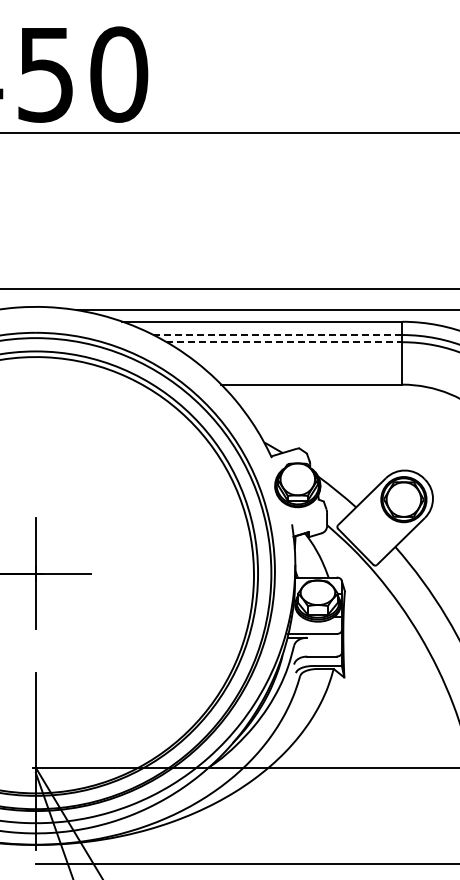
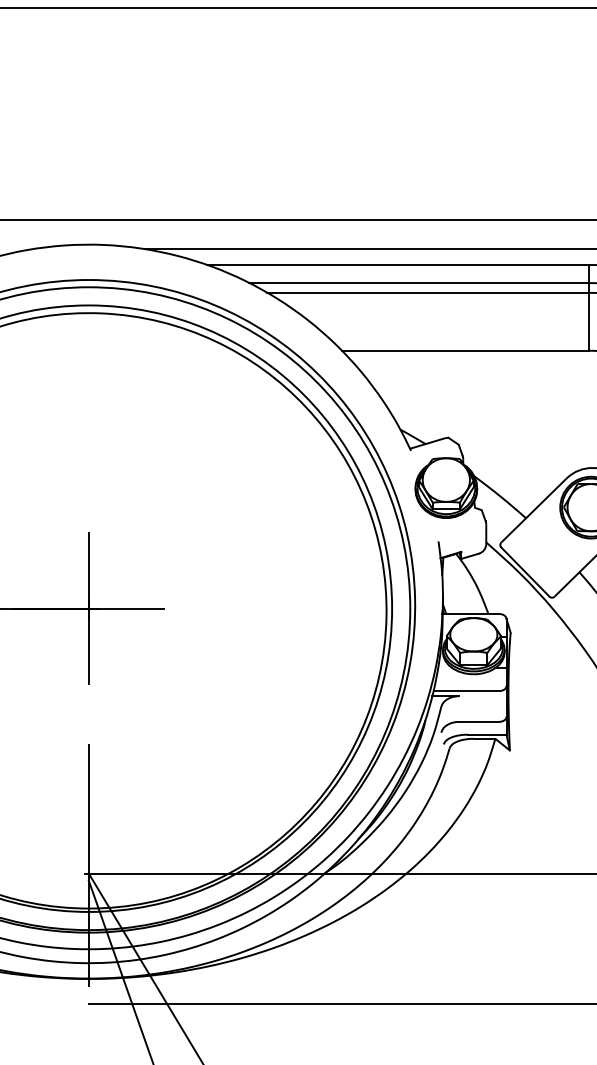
line: (277, 335) -> (418, 283), dashed -> solid
line: (284, 342) -> (428, 293), dashed -> solid

